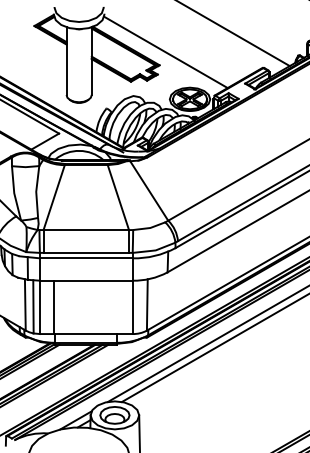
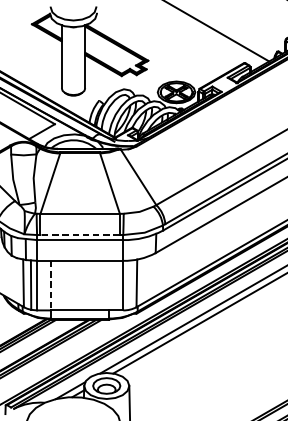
line: (165, 52) -> (153, 48), removed
line: (86, 252) -> (80, 234), solid -> dashed
line: (54, 307) -> (50, 285), solid -> dashed

